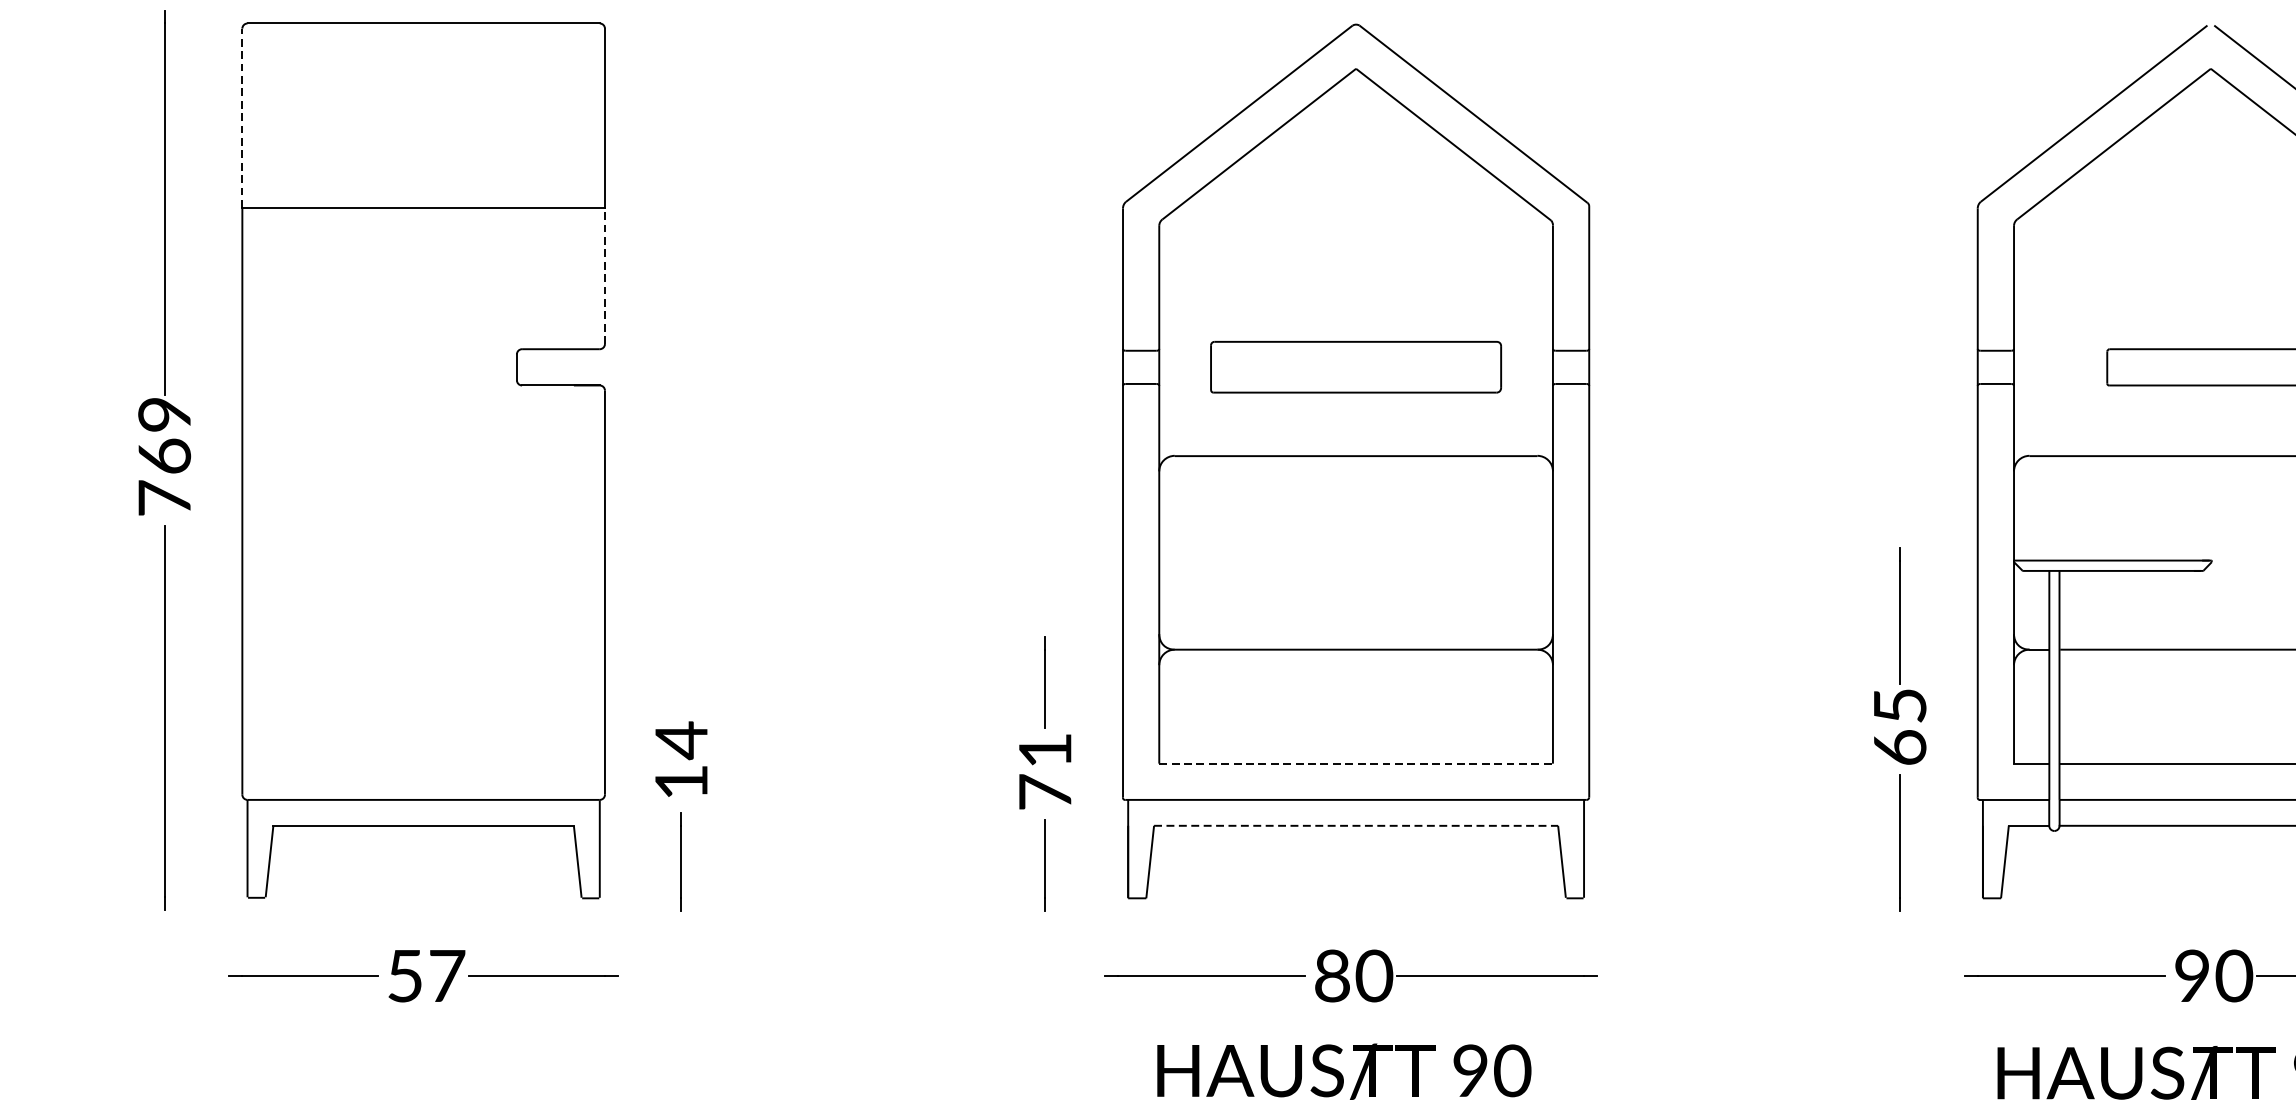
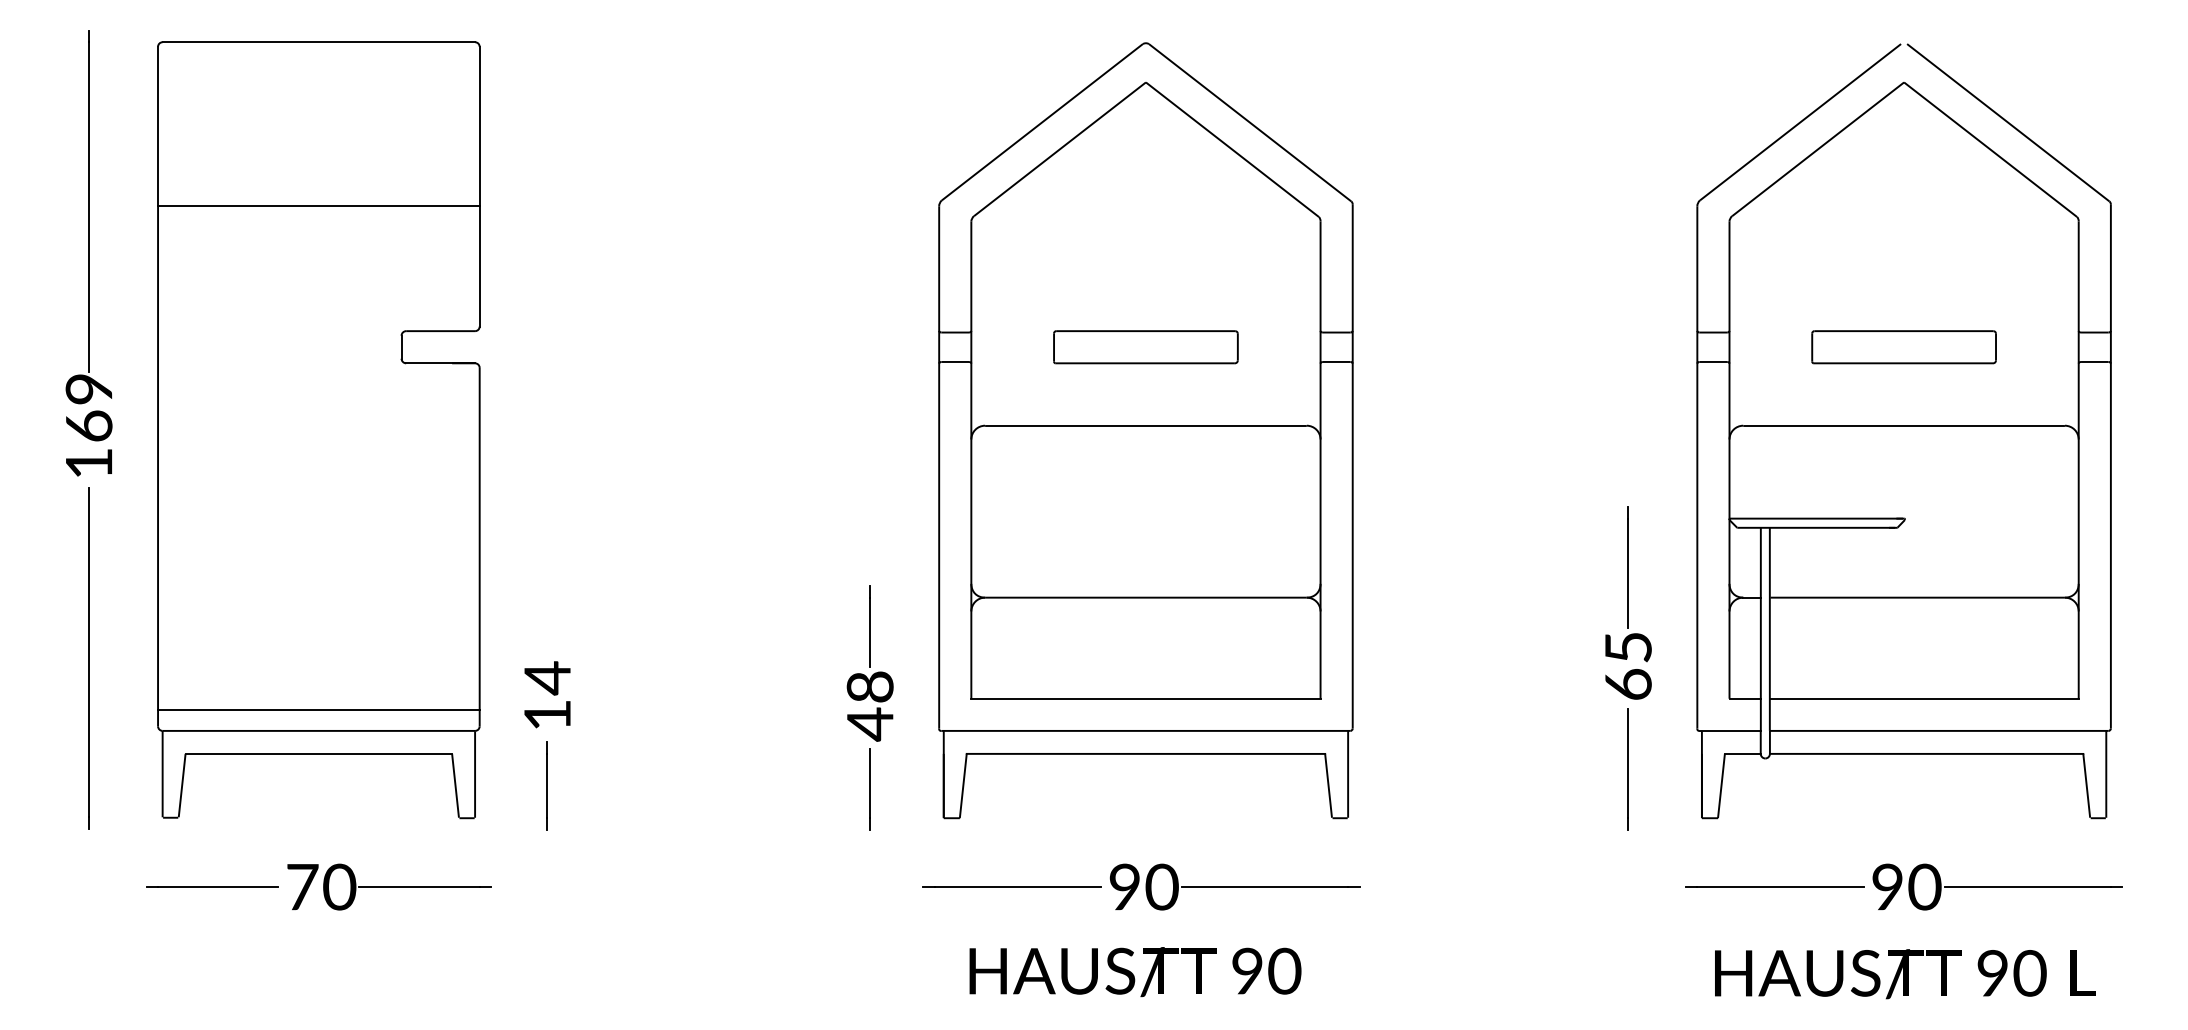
line: (242, 117) -> (158, 125), dashed -> solid
line: (604, 275) -> (479, 265), dashed -> solid
part: (1355, 367) -> (1145, 347), size x0.71
text: (165, 497) -> (89, 462), 769 -> 169
line: (1355, 763) -> (1145, 698), dashed -> solid
text: (1044, 772) -> (869, 706), 71 -> 48
line: (423, 775) -> (318, 709), added
line: (1356, 825) -> (1146, 753), dashed -> solid
text: (426, 975) -> (321, 886), 57 -> 70
text: (1331, 977) -> (1124, 888), 80 -> 90

